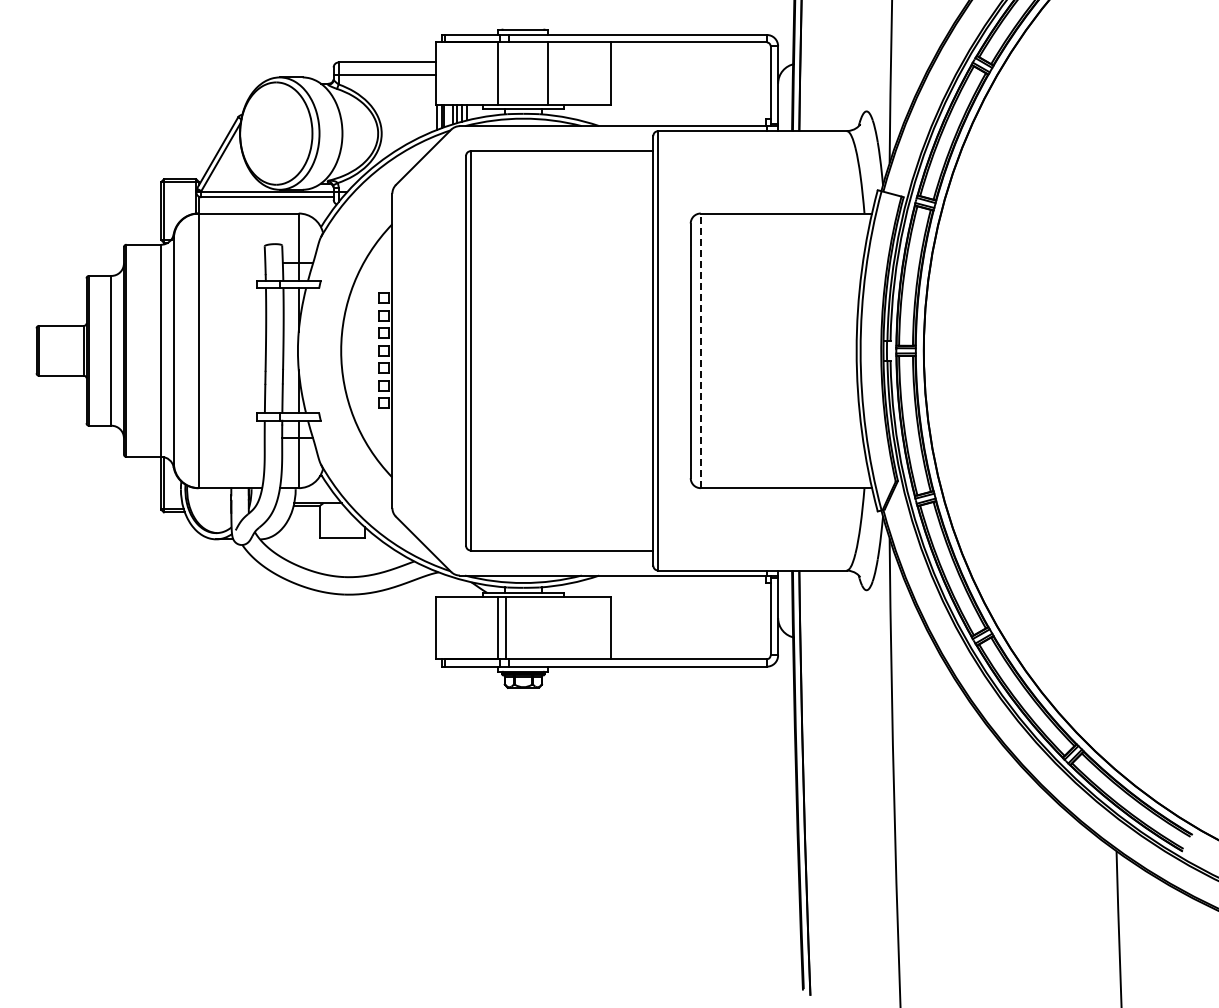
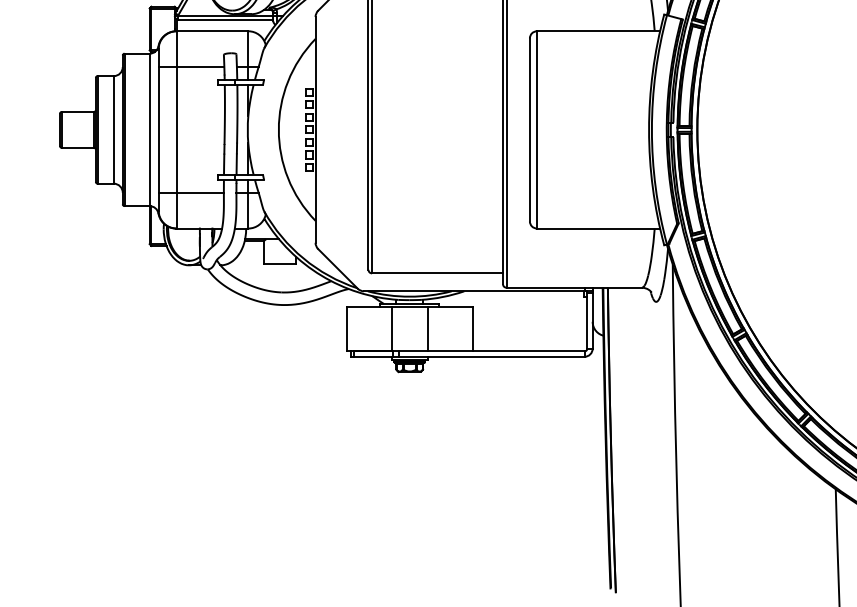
line: (219, 263) -> (191, 67), added
line: (700, 350) -> (536, 129), dashed -> solid
line: (218, 438) -> (190, 192), added
line: (506, 627) -> (427, 328), moved

